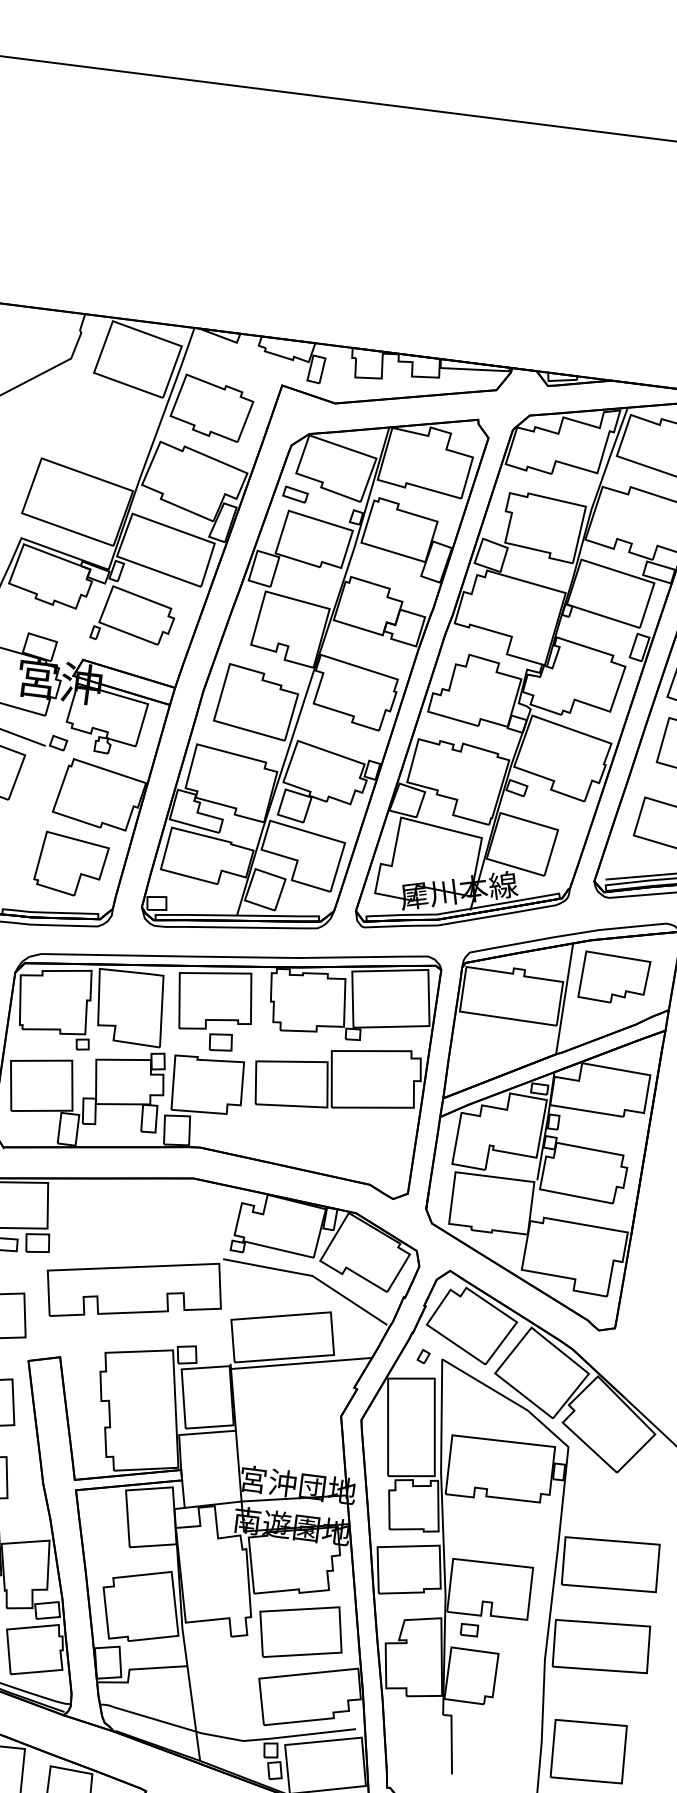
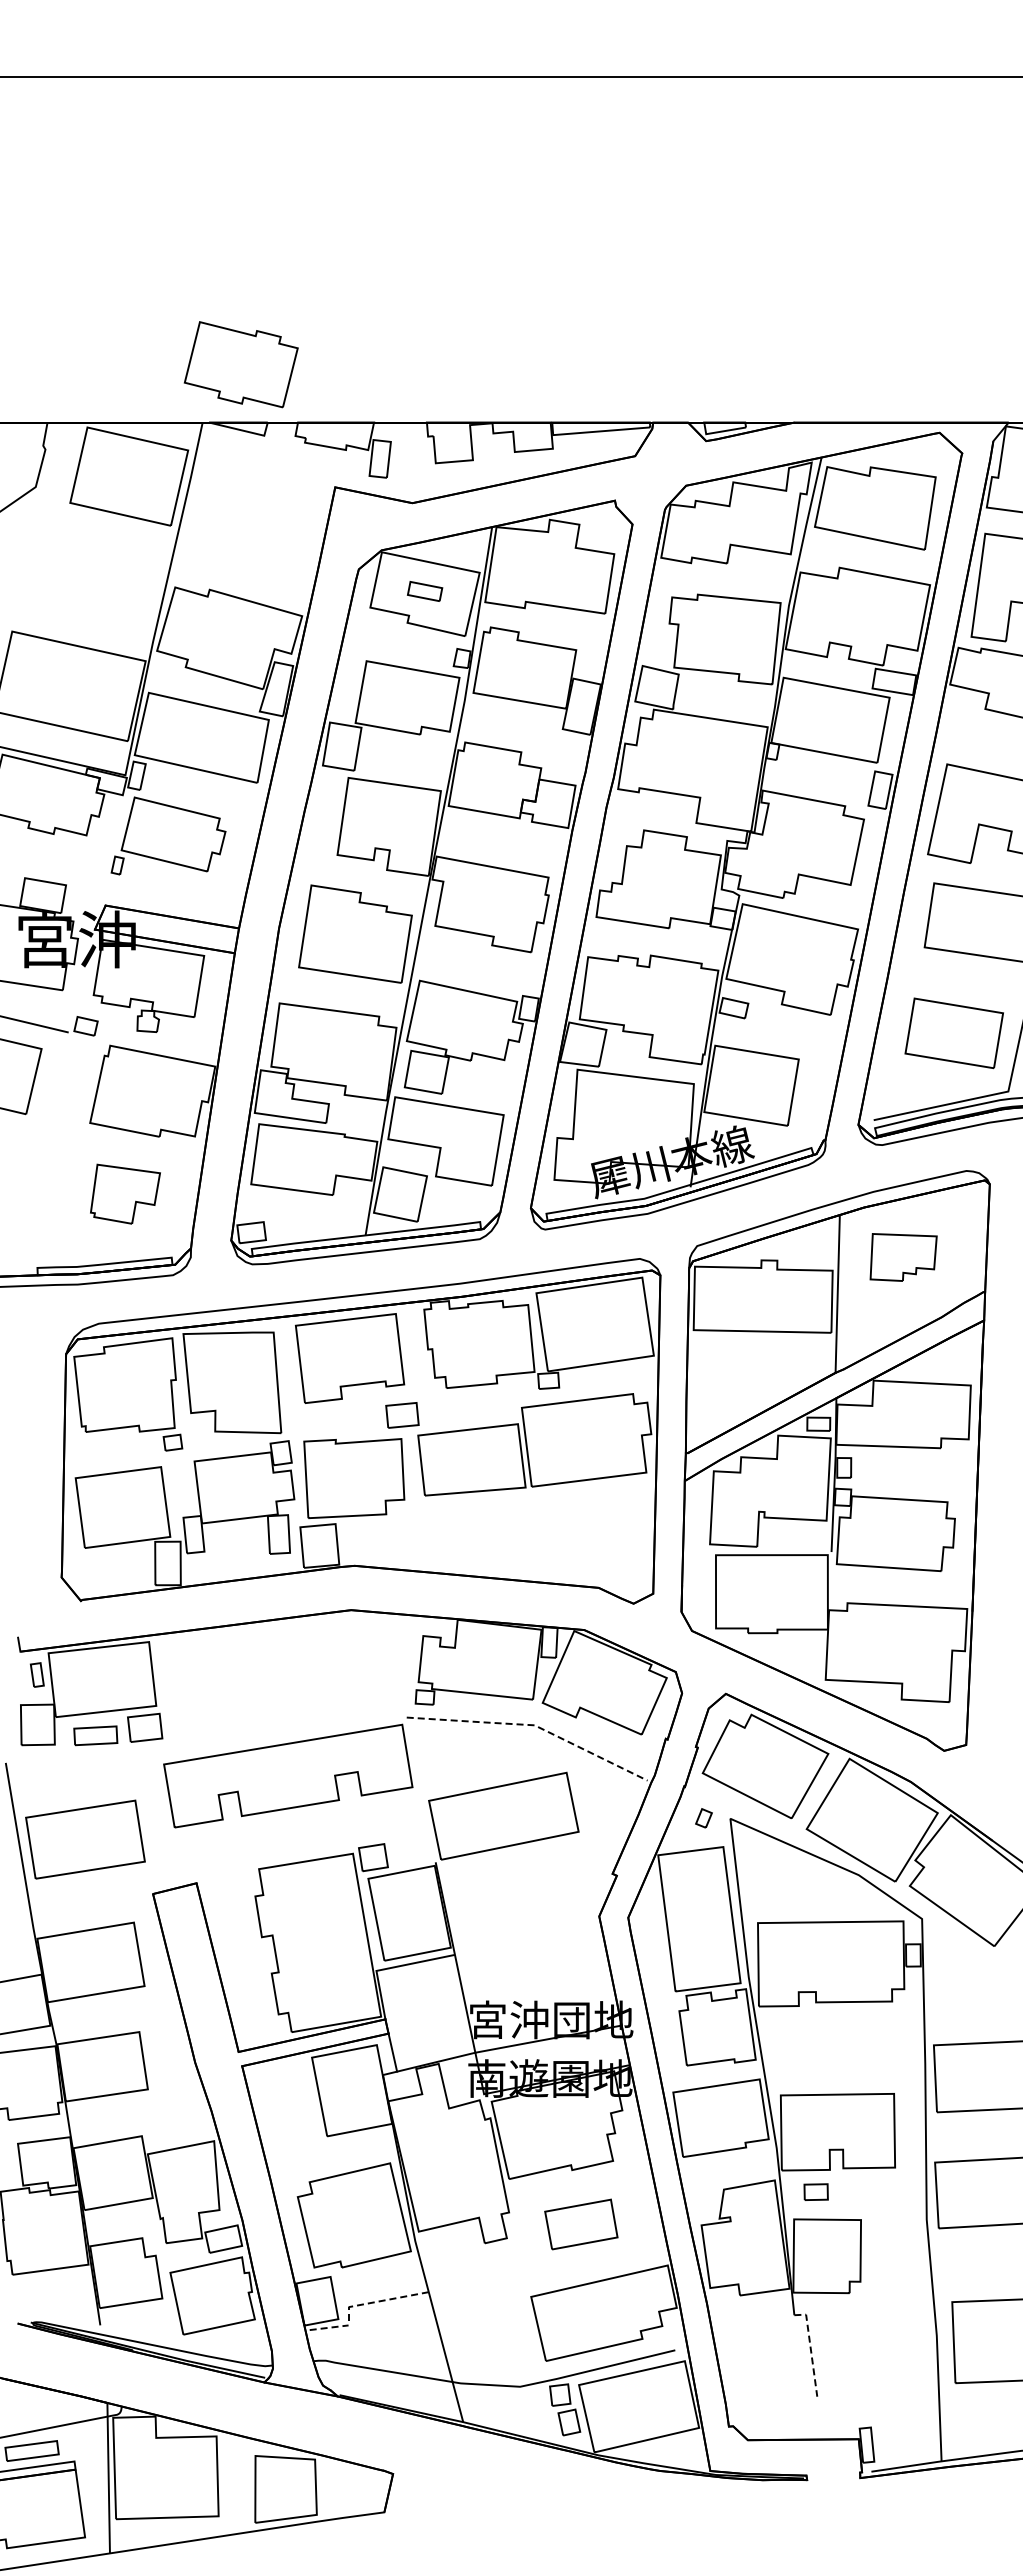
part: (211, 408) -> (240, 364), moved
part: (295, 494) -> (425, 591), moved
part: (71, 865) -> (125, 1194), size x0.7
part: (614, 979) -> (903, 1257), size x0.7
part: (220, 1042) -> (402, 1415), moved
line: (311, 1276) -> (533, 1725), solid -> dashed
line: (301, 1363) -> (534, 1849), removed
part: (301, 1632) -> (581, 2224), size x0.6
line: (135, 1669) -> (356, 2305), solid -> dashed
line: (451, 1740) -> (810, 2349), solid -> dashed

